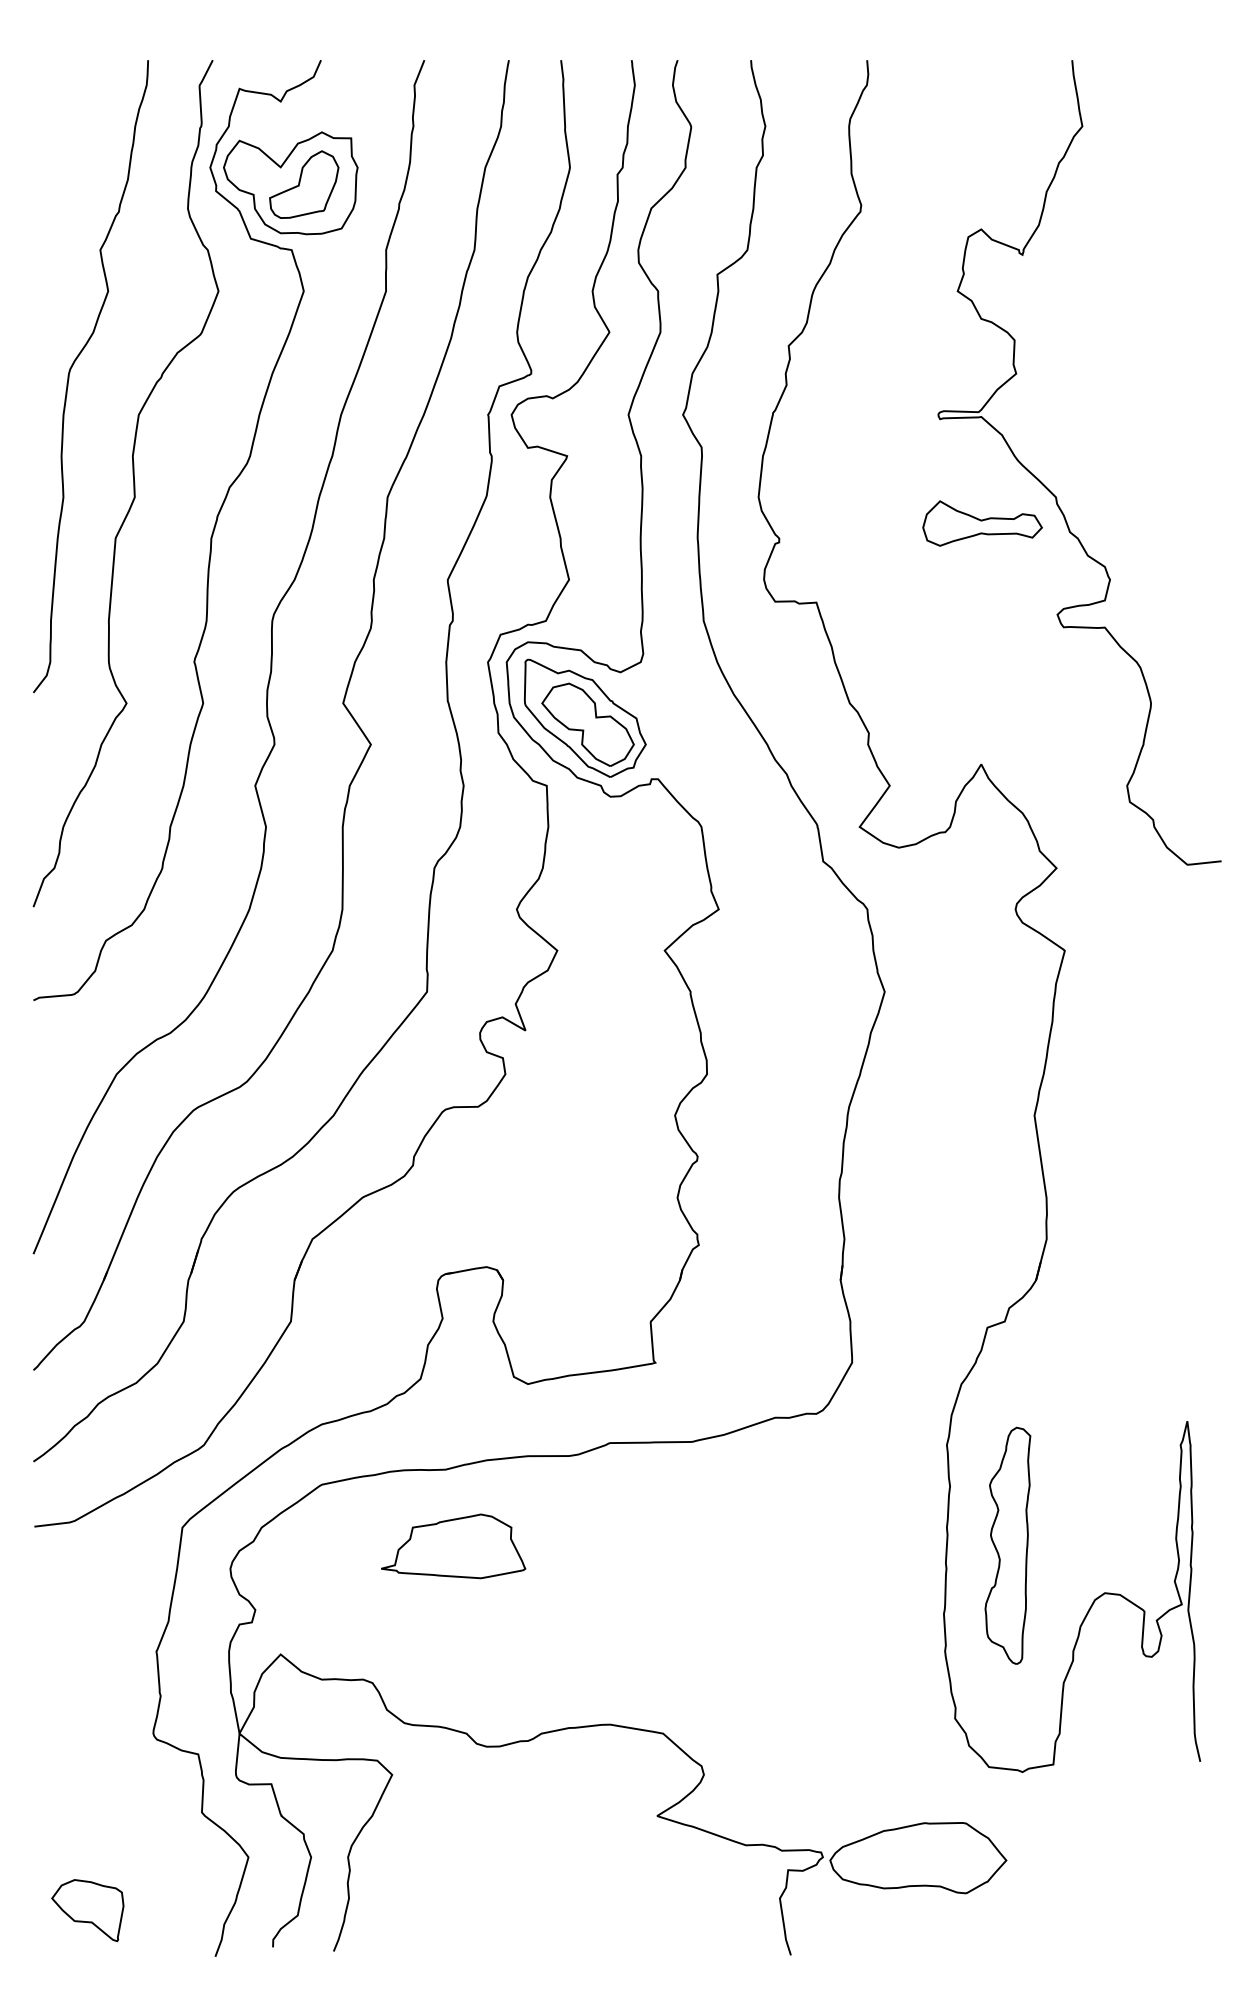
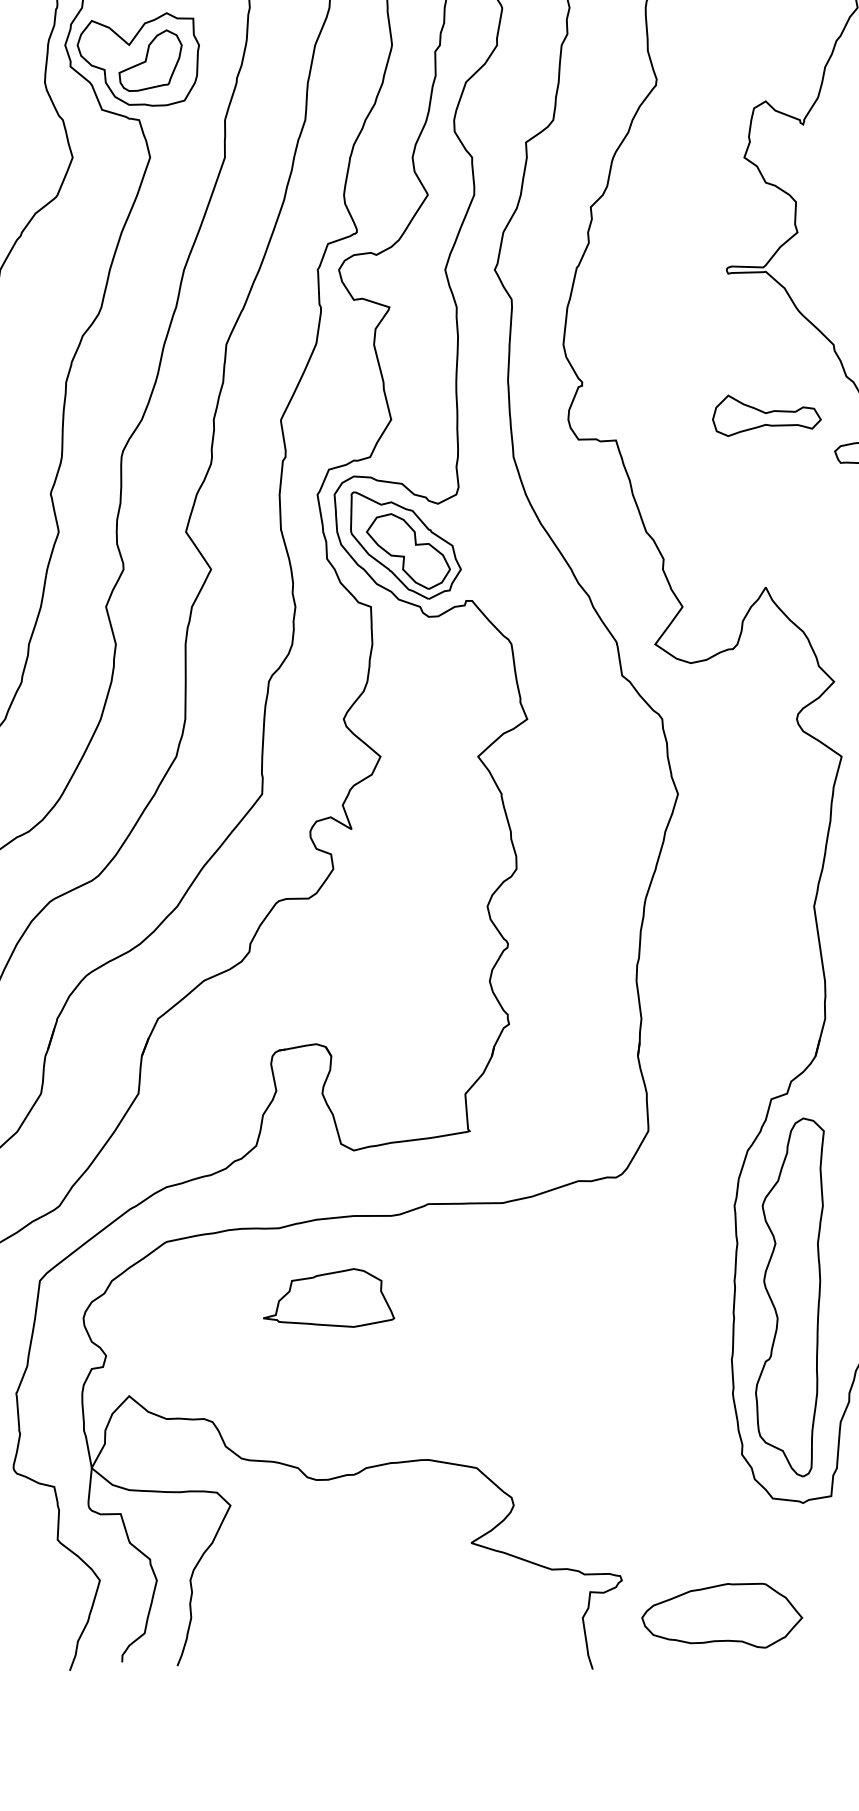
part: (982, 523) -> (766, 415), moved
part: (1007, 1545) -> (789, 1297), size x1.67
part: (453, 1546) -> (328, 1298), moved
part: (918, 1858) -> (722, 1616), moved

